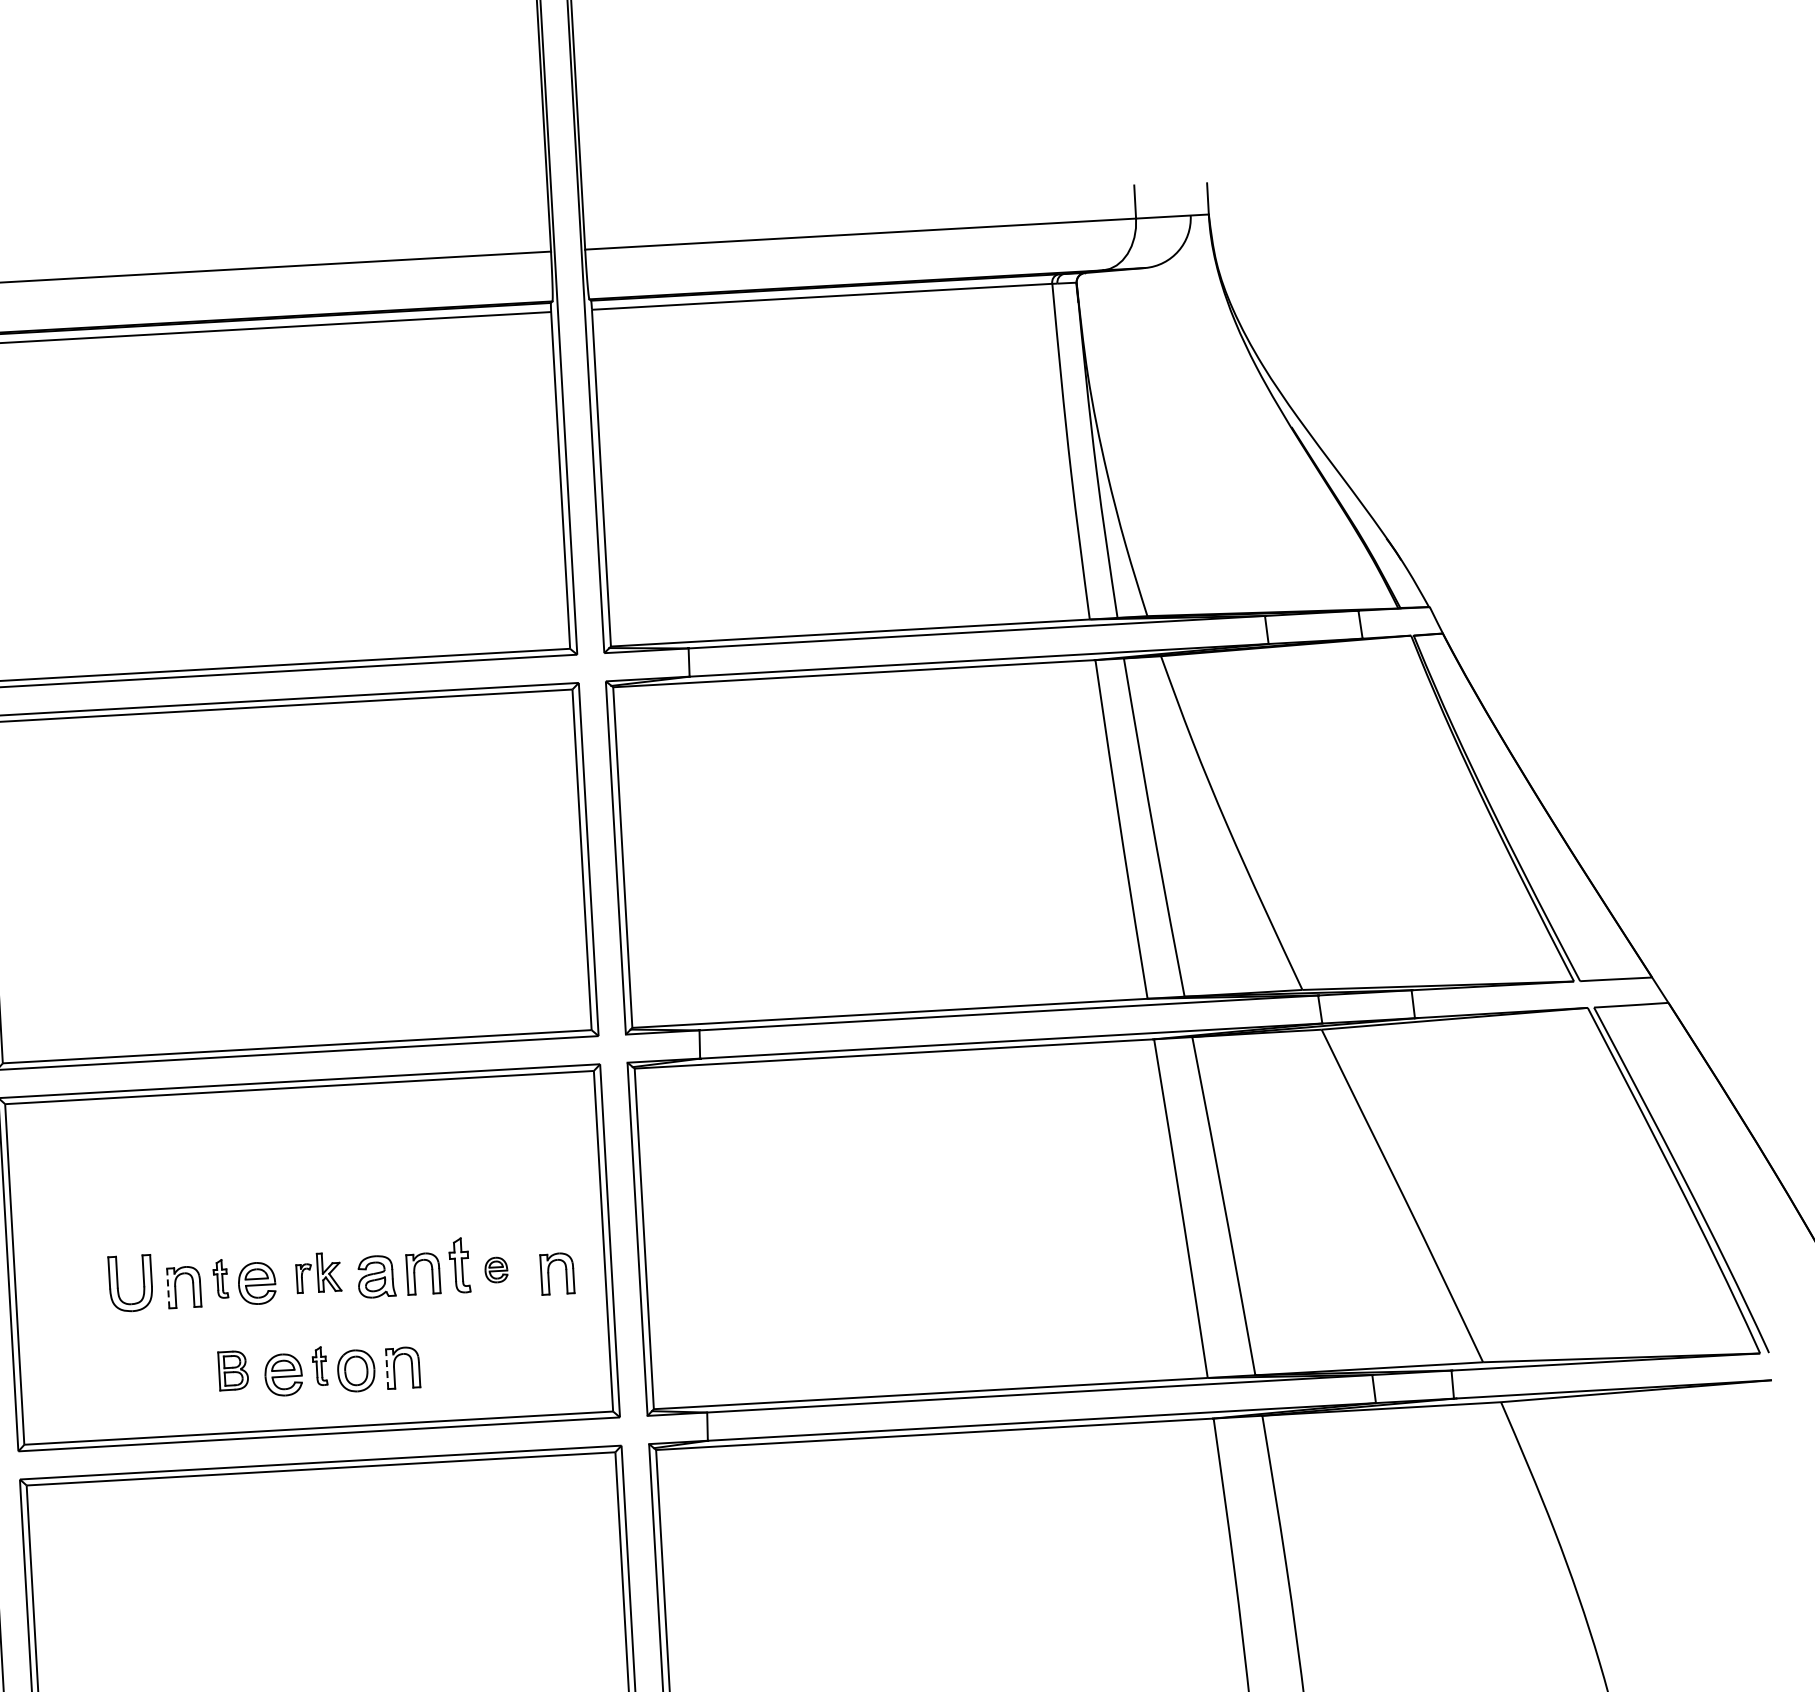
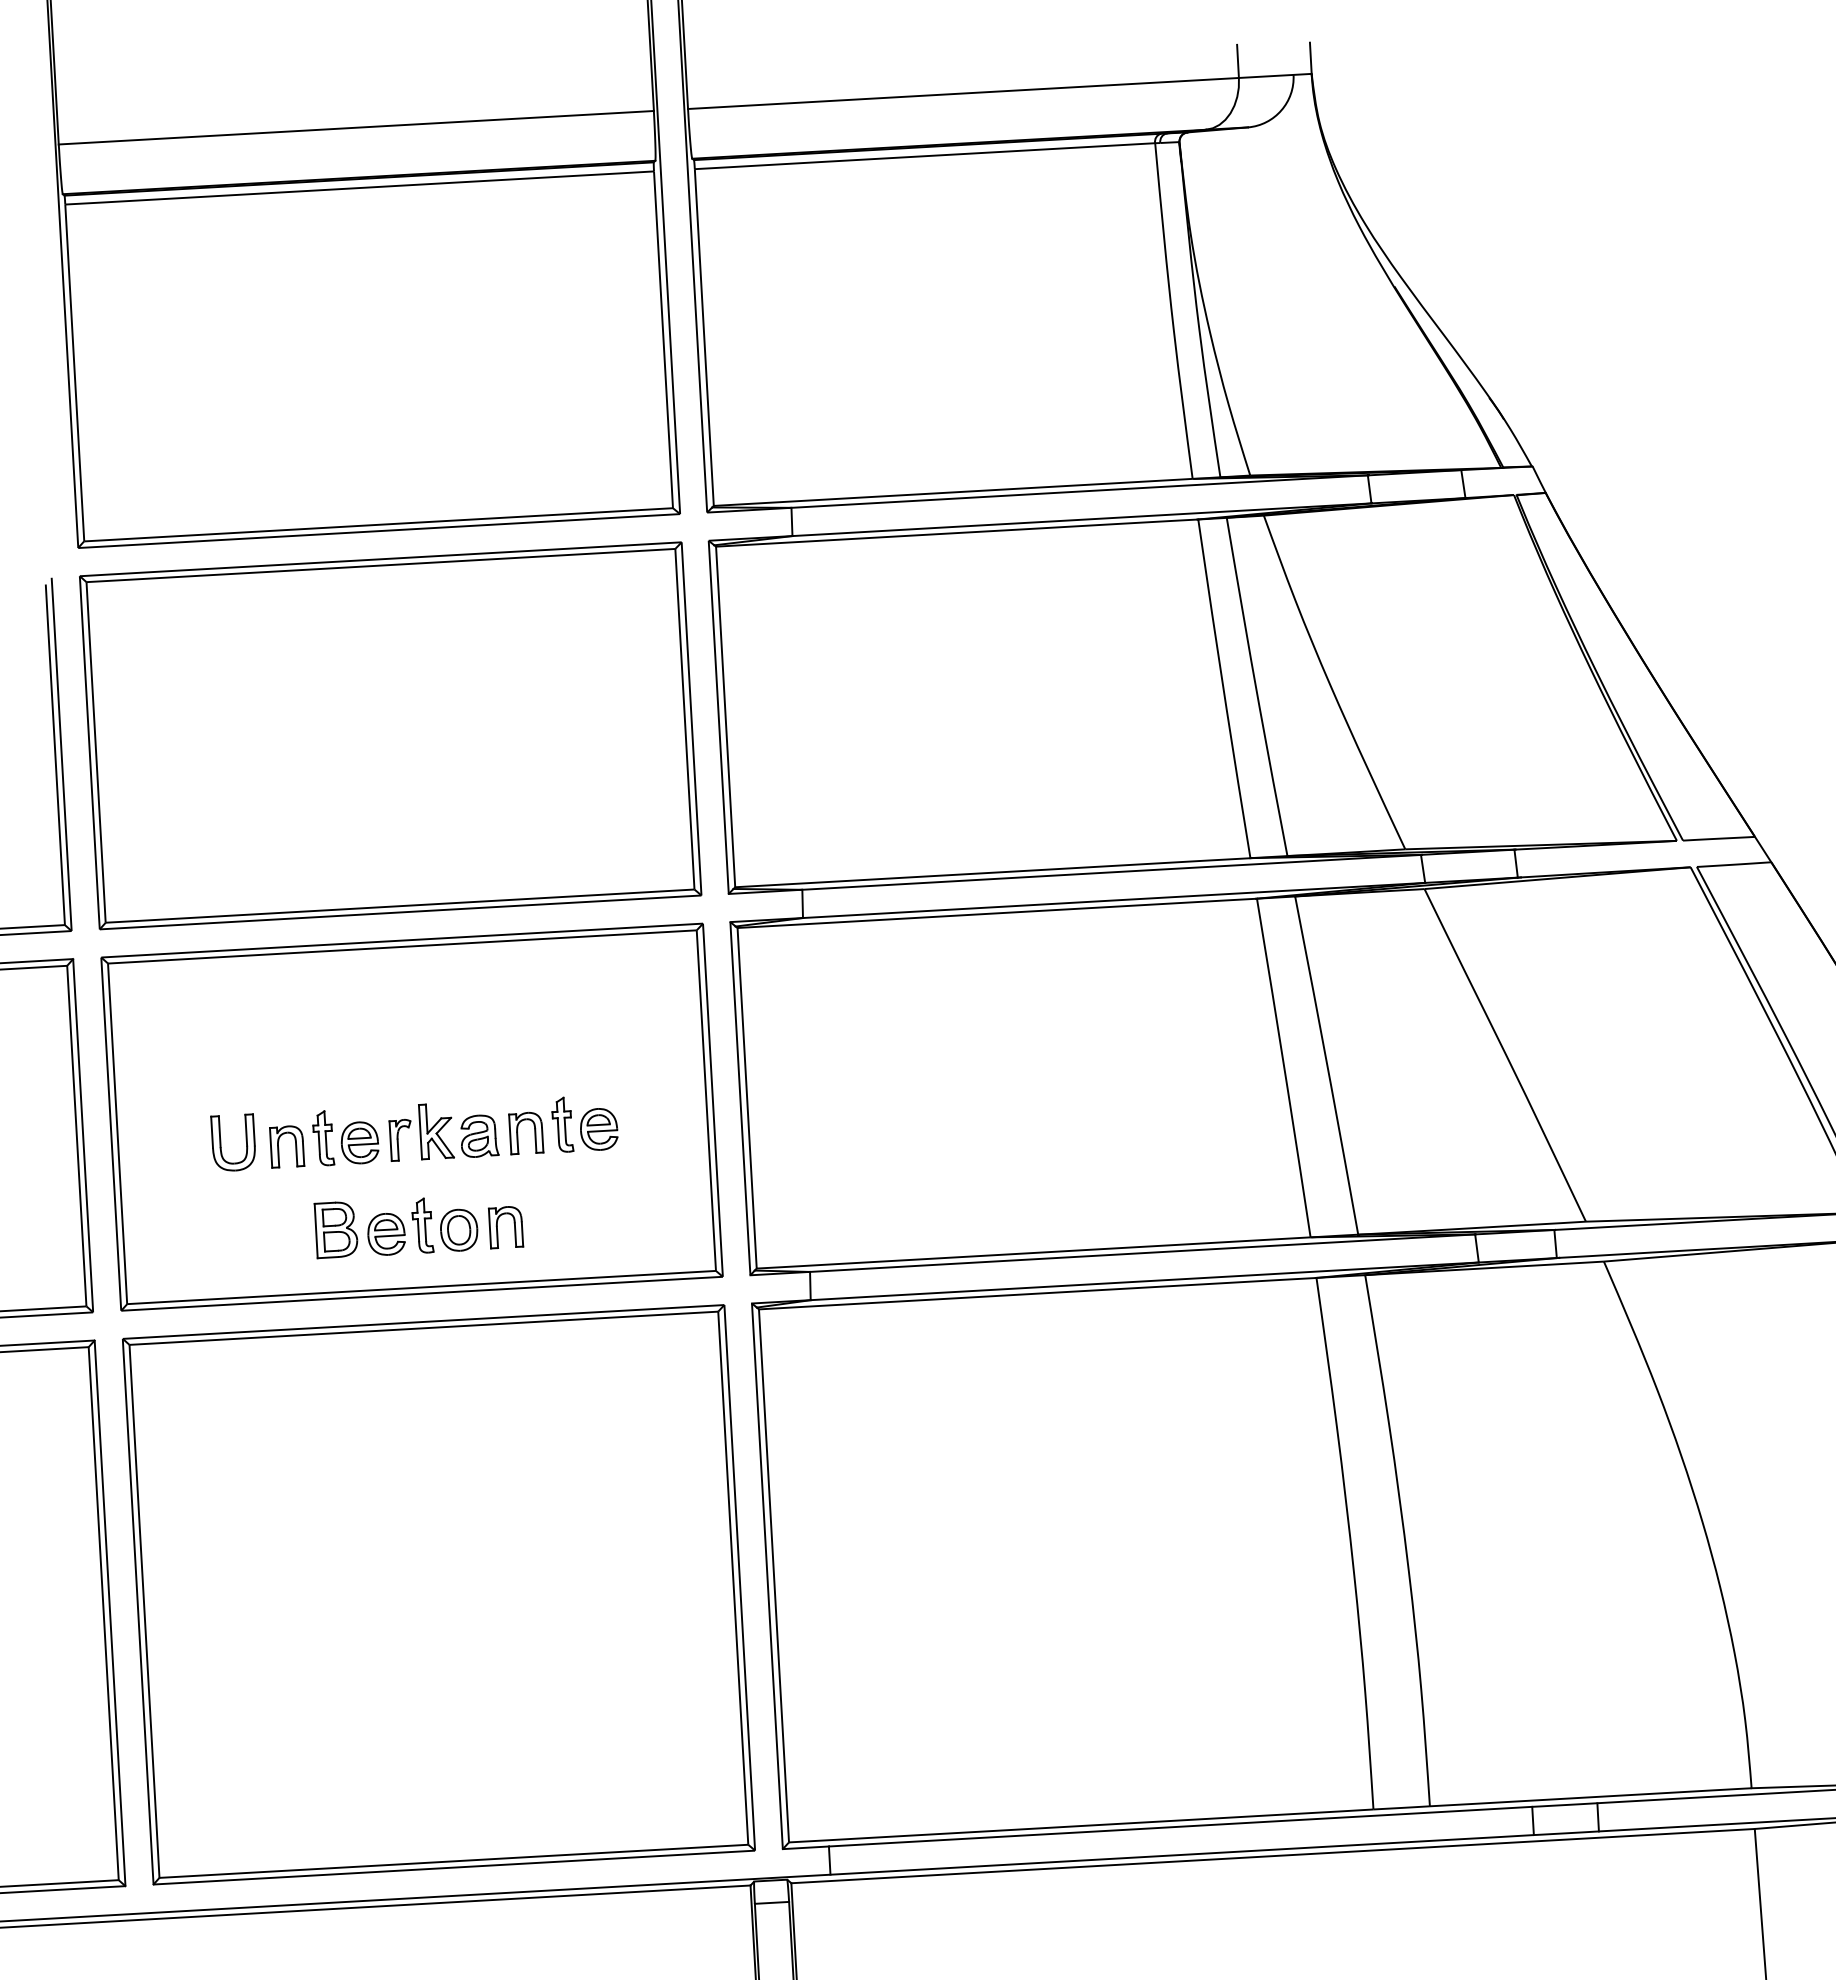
part: (496, 1270) -> (599, 1129), size x1.67
part: (318, 1273) -> (421, 1132), size x1.43
part: (549, 1274) -> (652, 1133), removed
part: (220, 1279) -> (323, 1138), size x1.43
line: (168, 1288) -> (271, 1147), dashed -> solid
part: (319, 1366) -> (422, 1225), size x1.43
line: (386, 1369) -> (489, 1228), dashed -> solid
part: (232, 1371) -> (335, 1230), size x1.43

